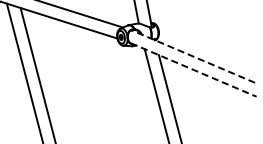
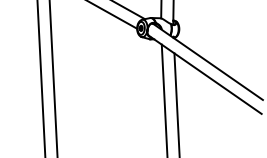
line: (192, 56) -> (207, 61), dashed -> solid
line: (194, 70) -> (206, 75), dashed -> solid

